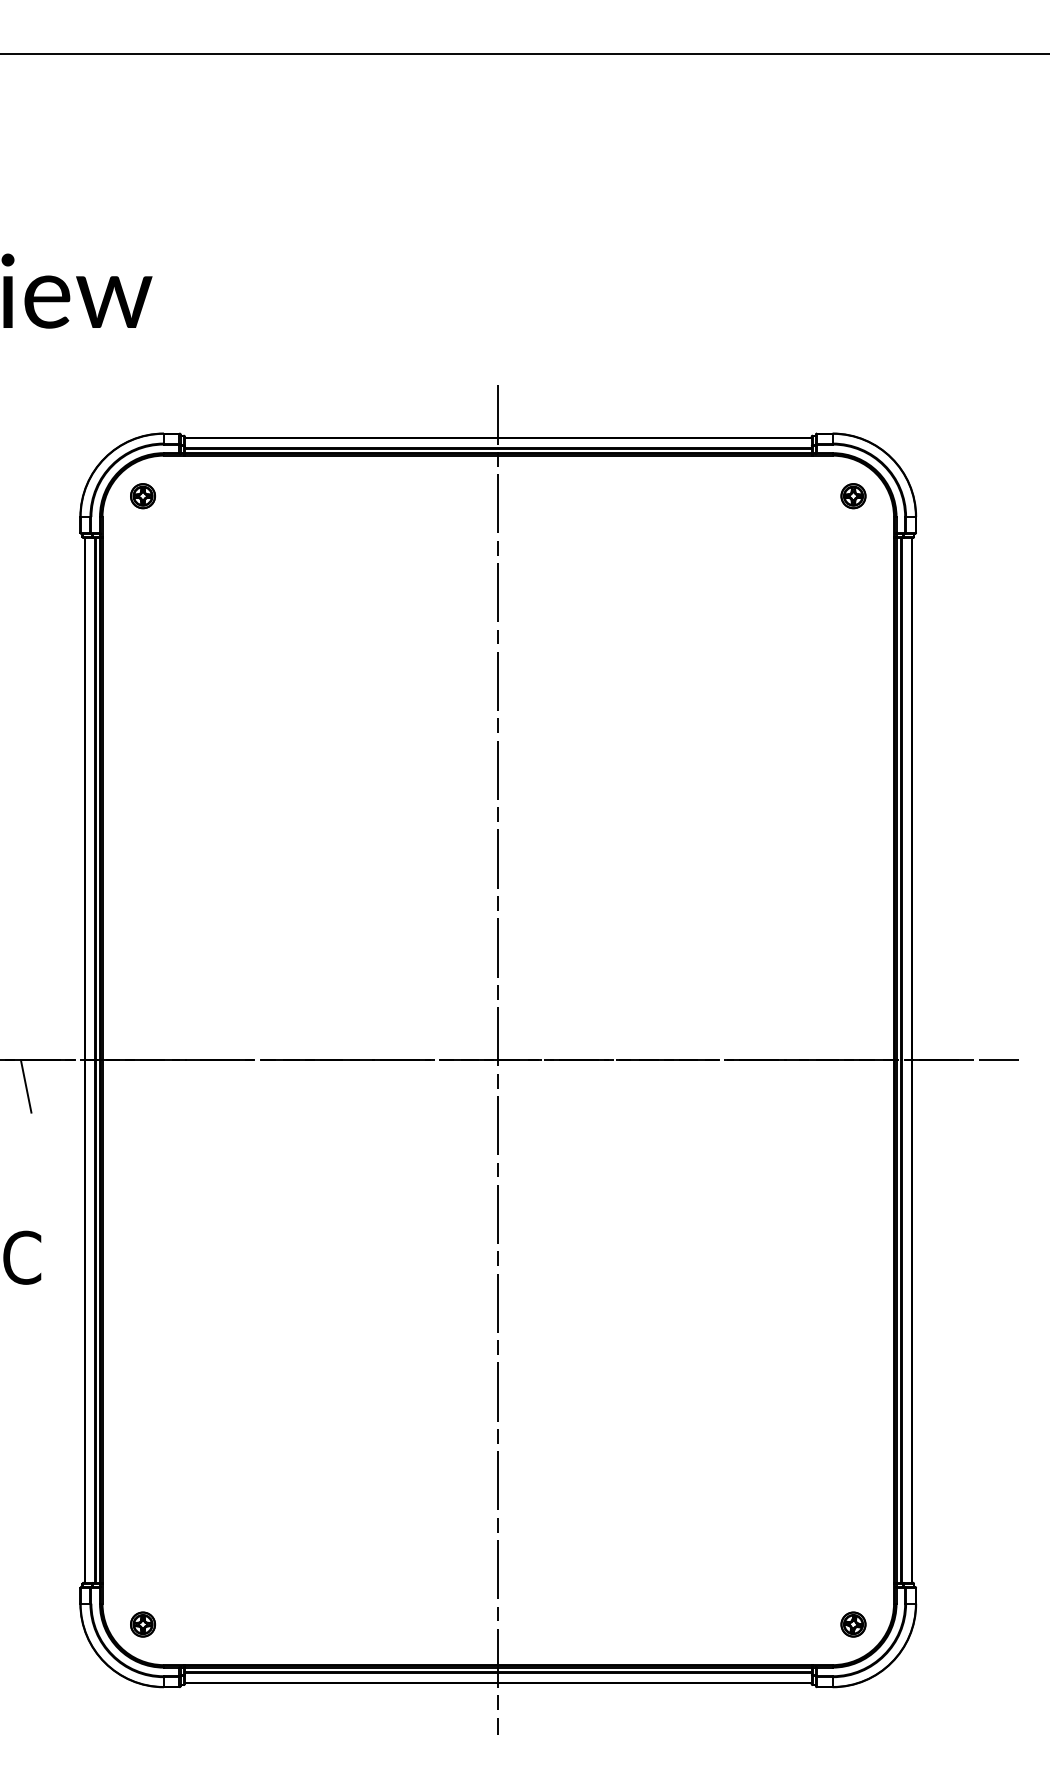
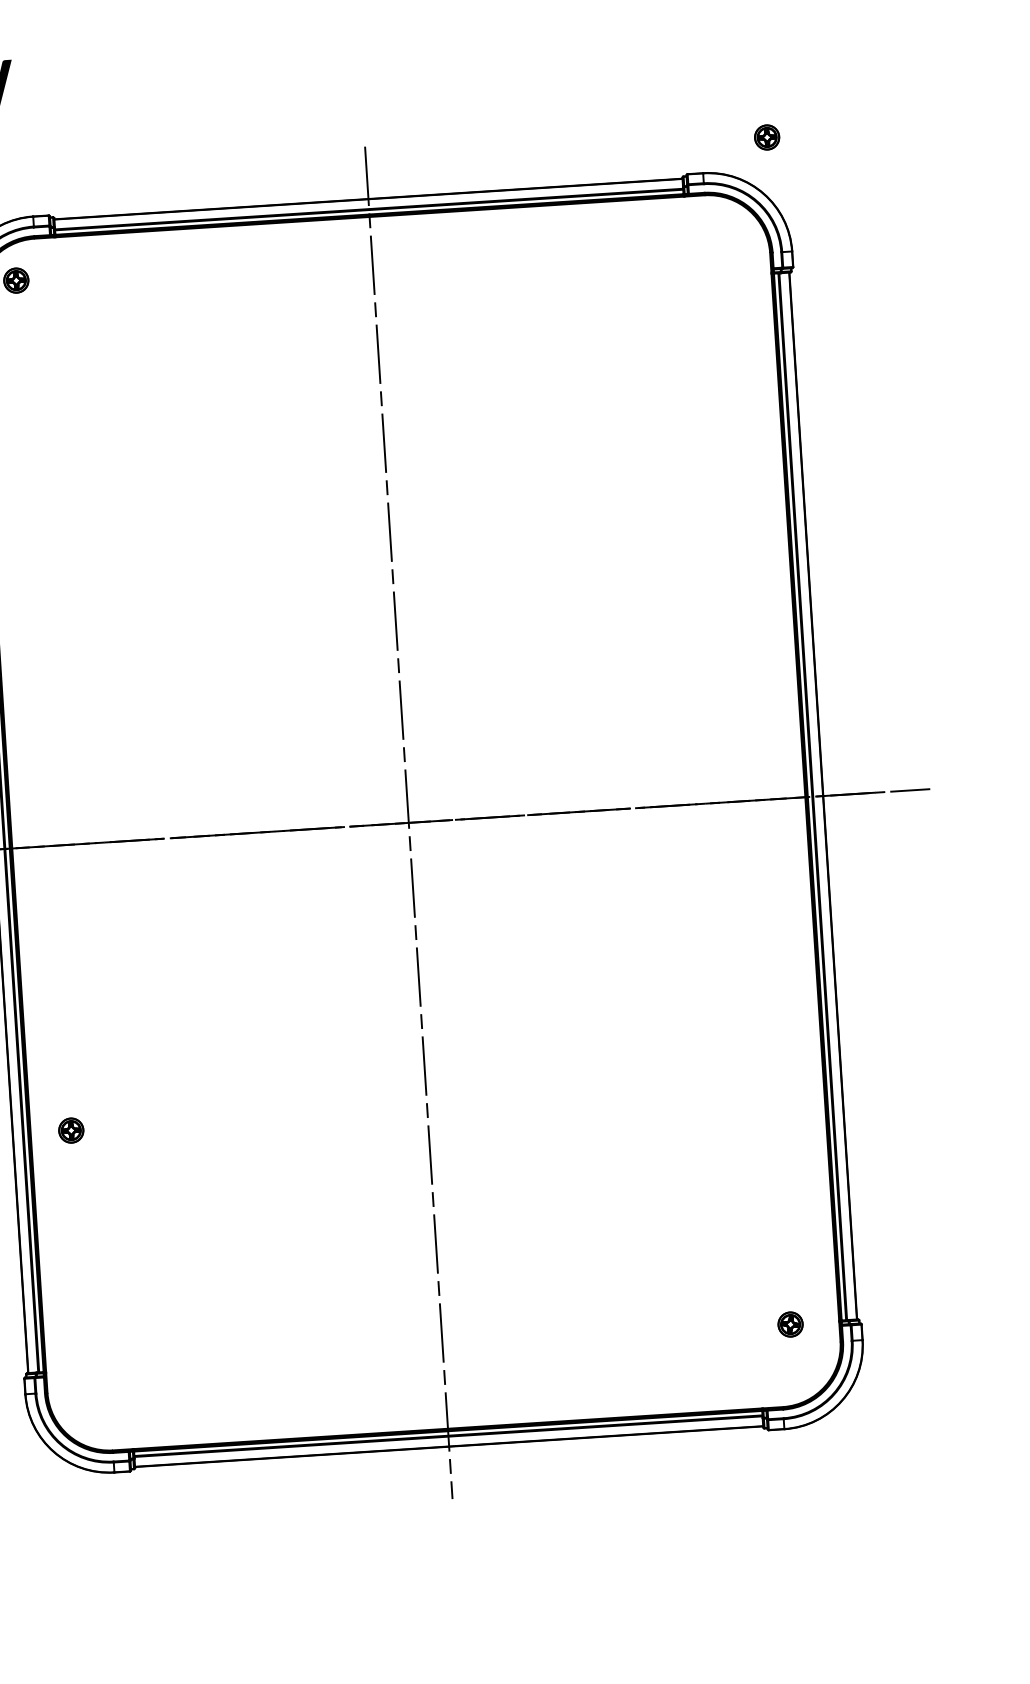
part: (853, 496) -> (767, 137), moved
part: (142, 1624) -> (70, 1130), moved
part: (853, 1624) -> (790, 1324), moved

